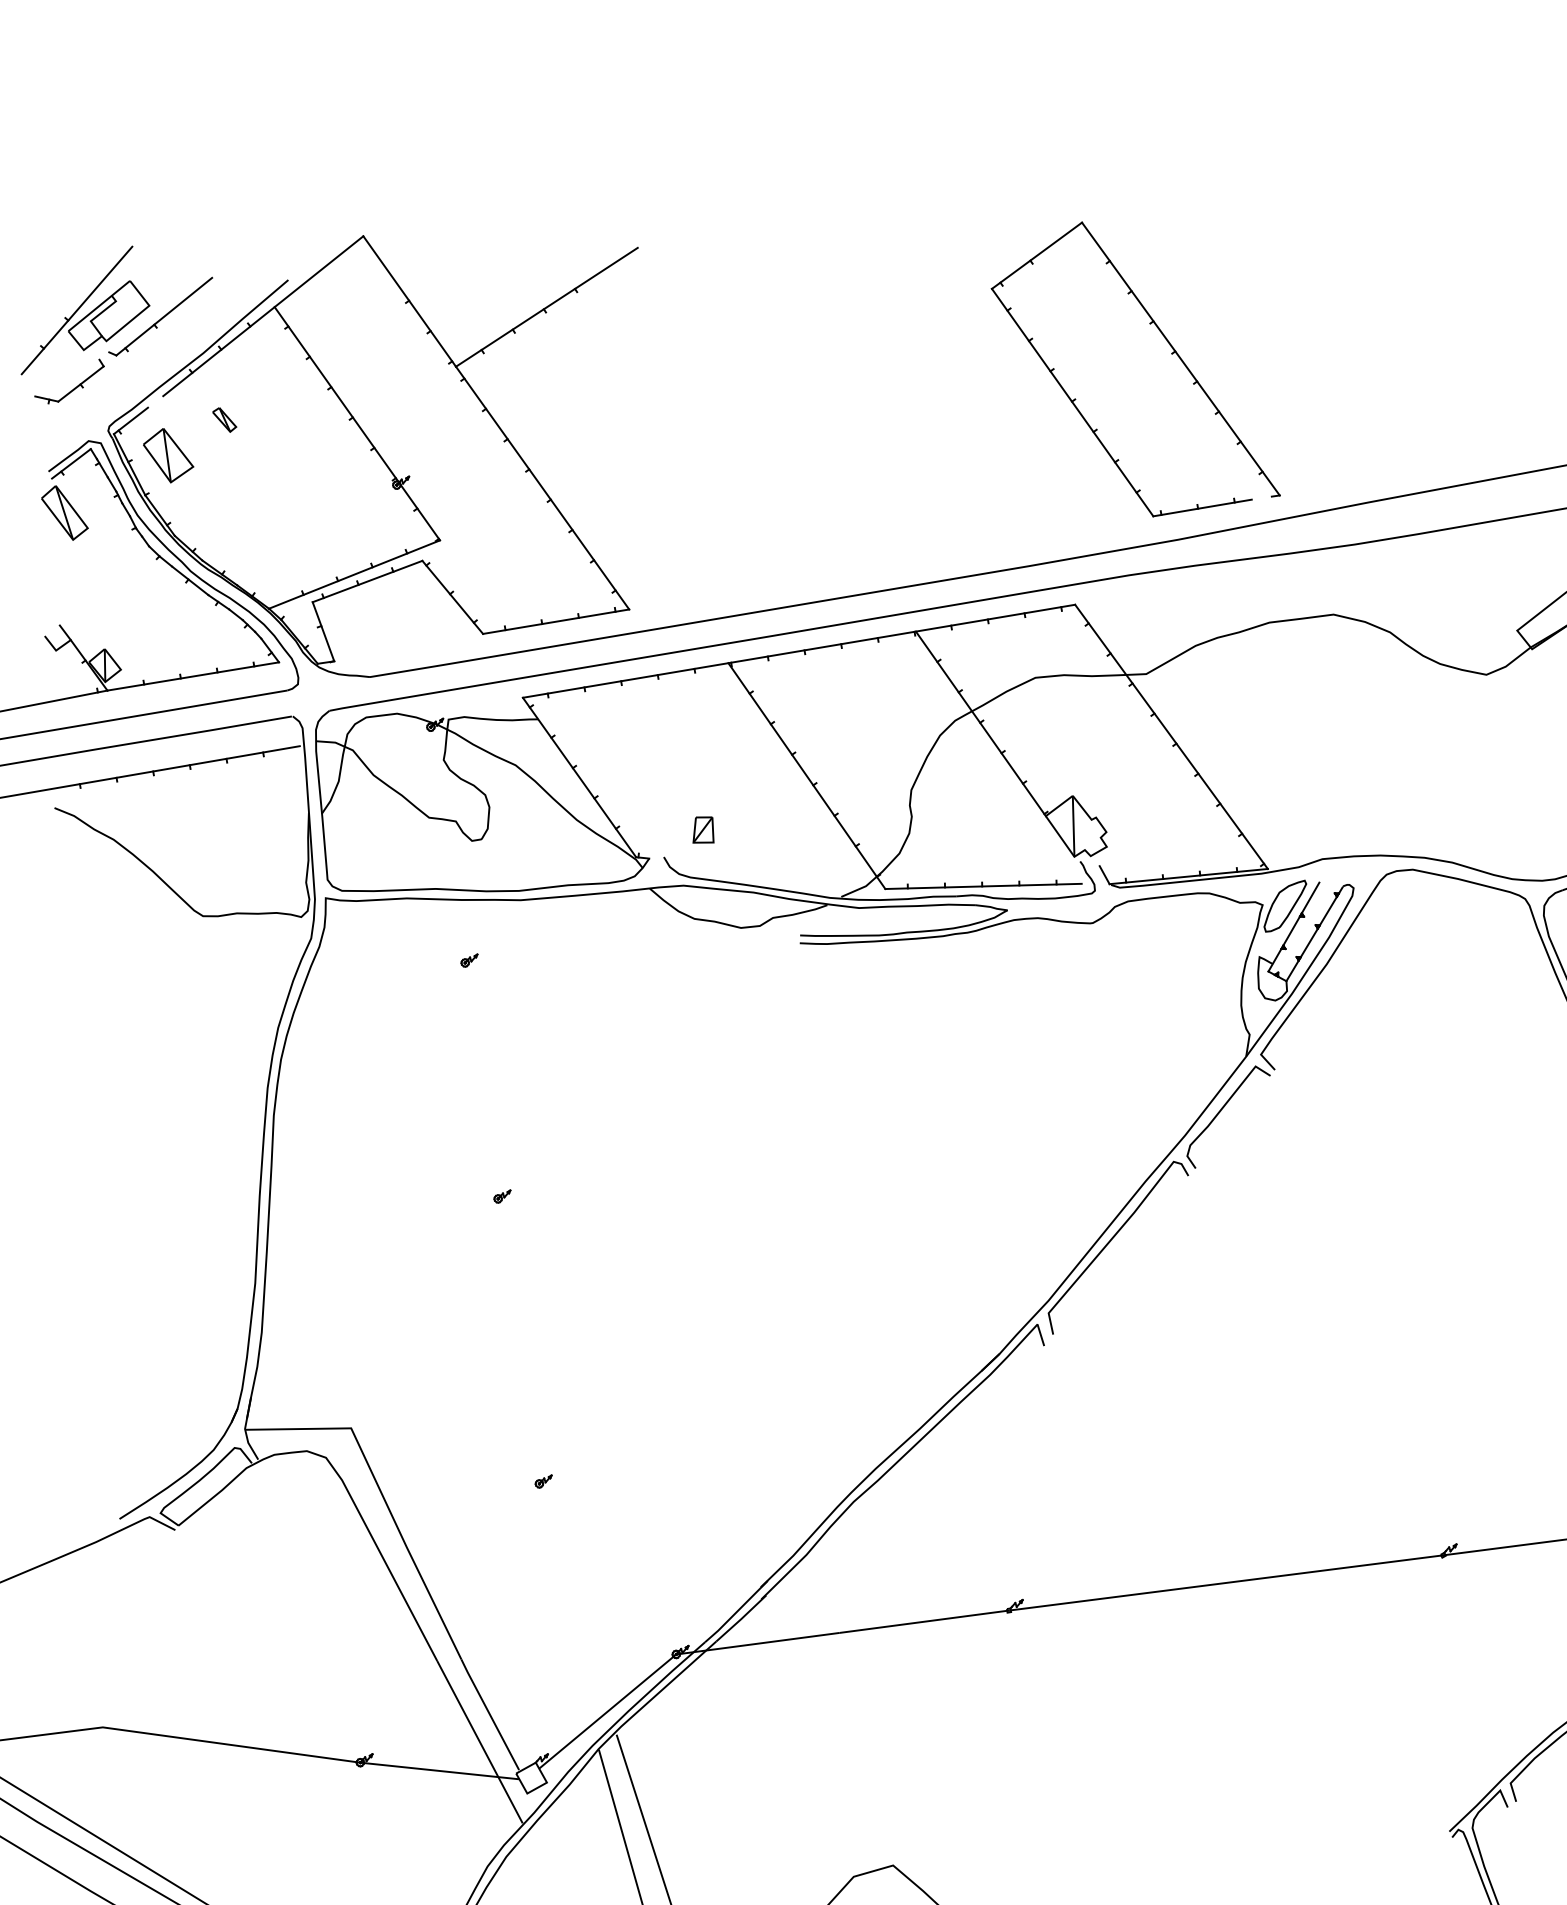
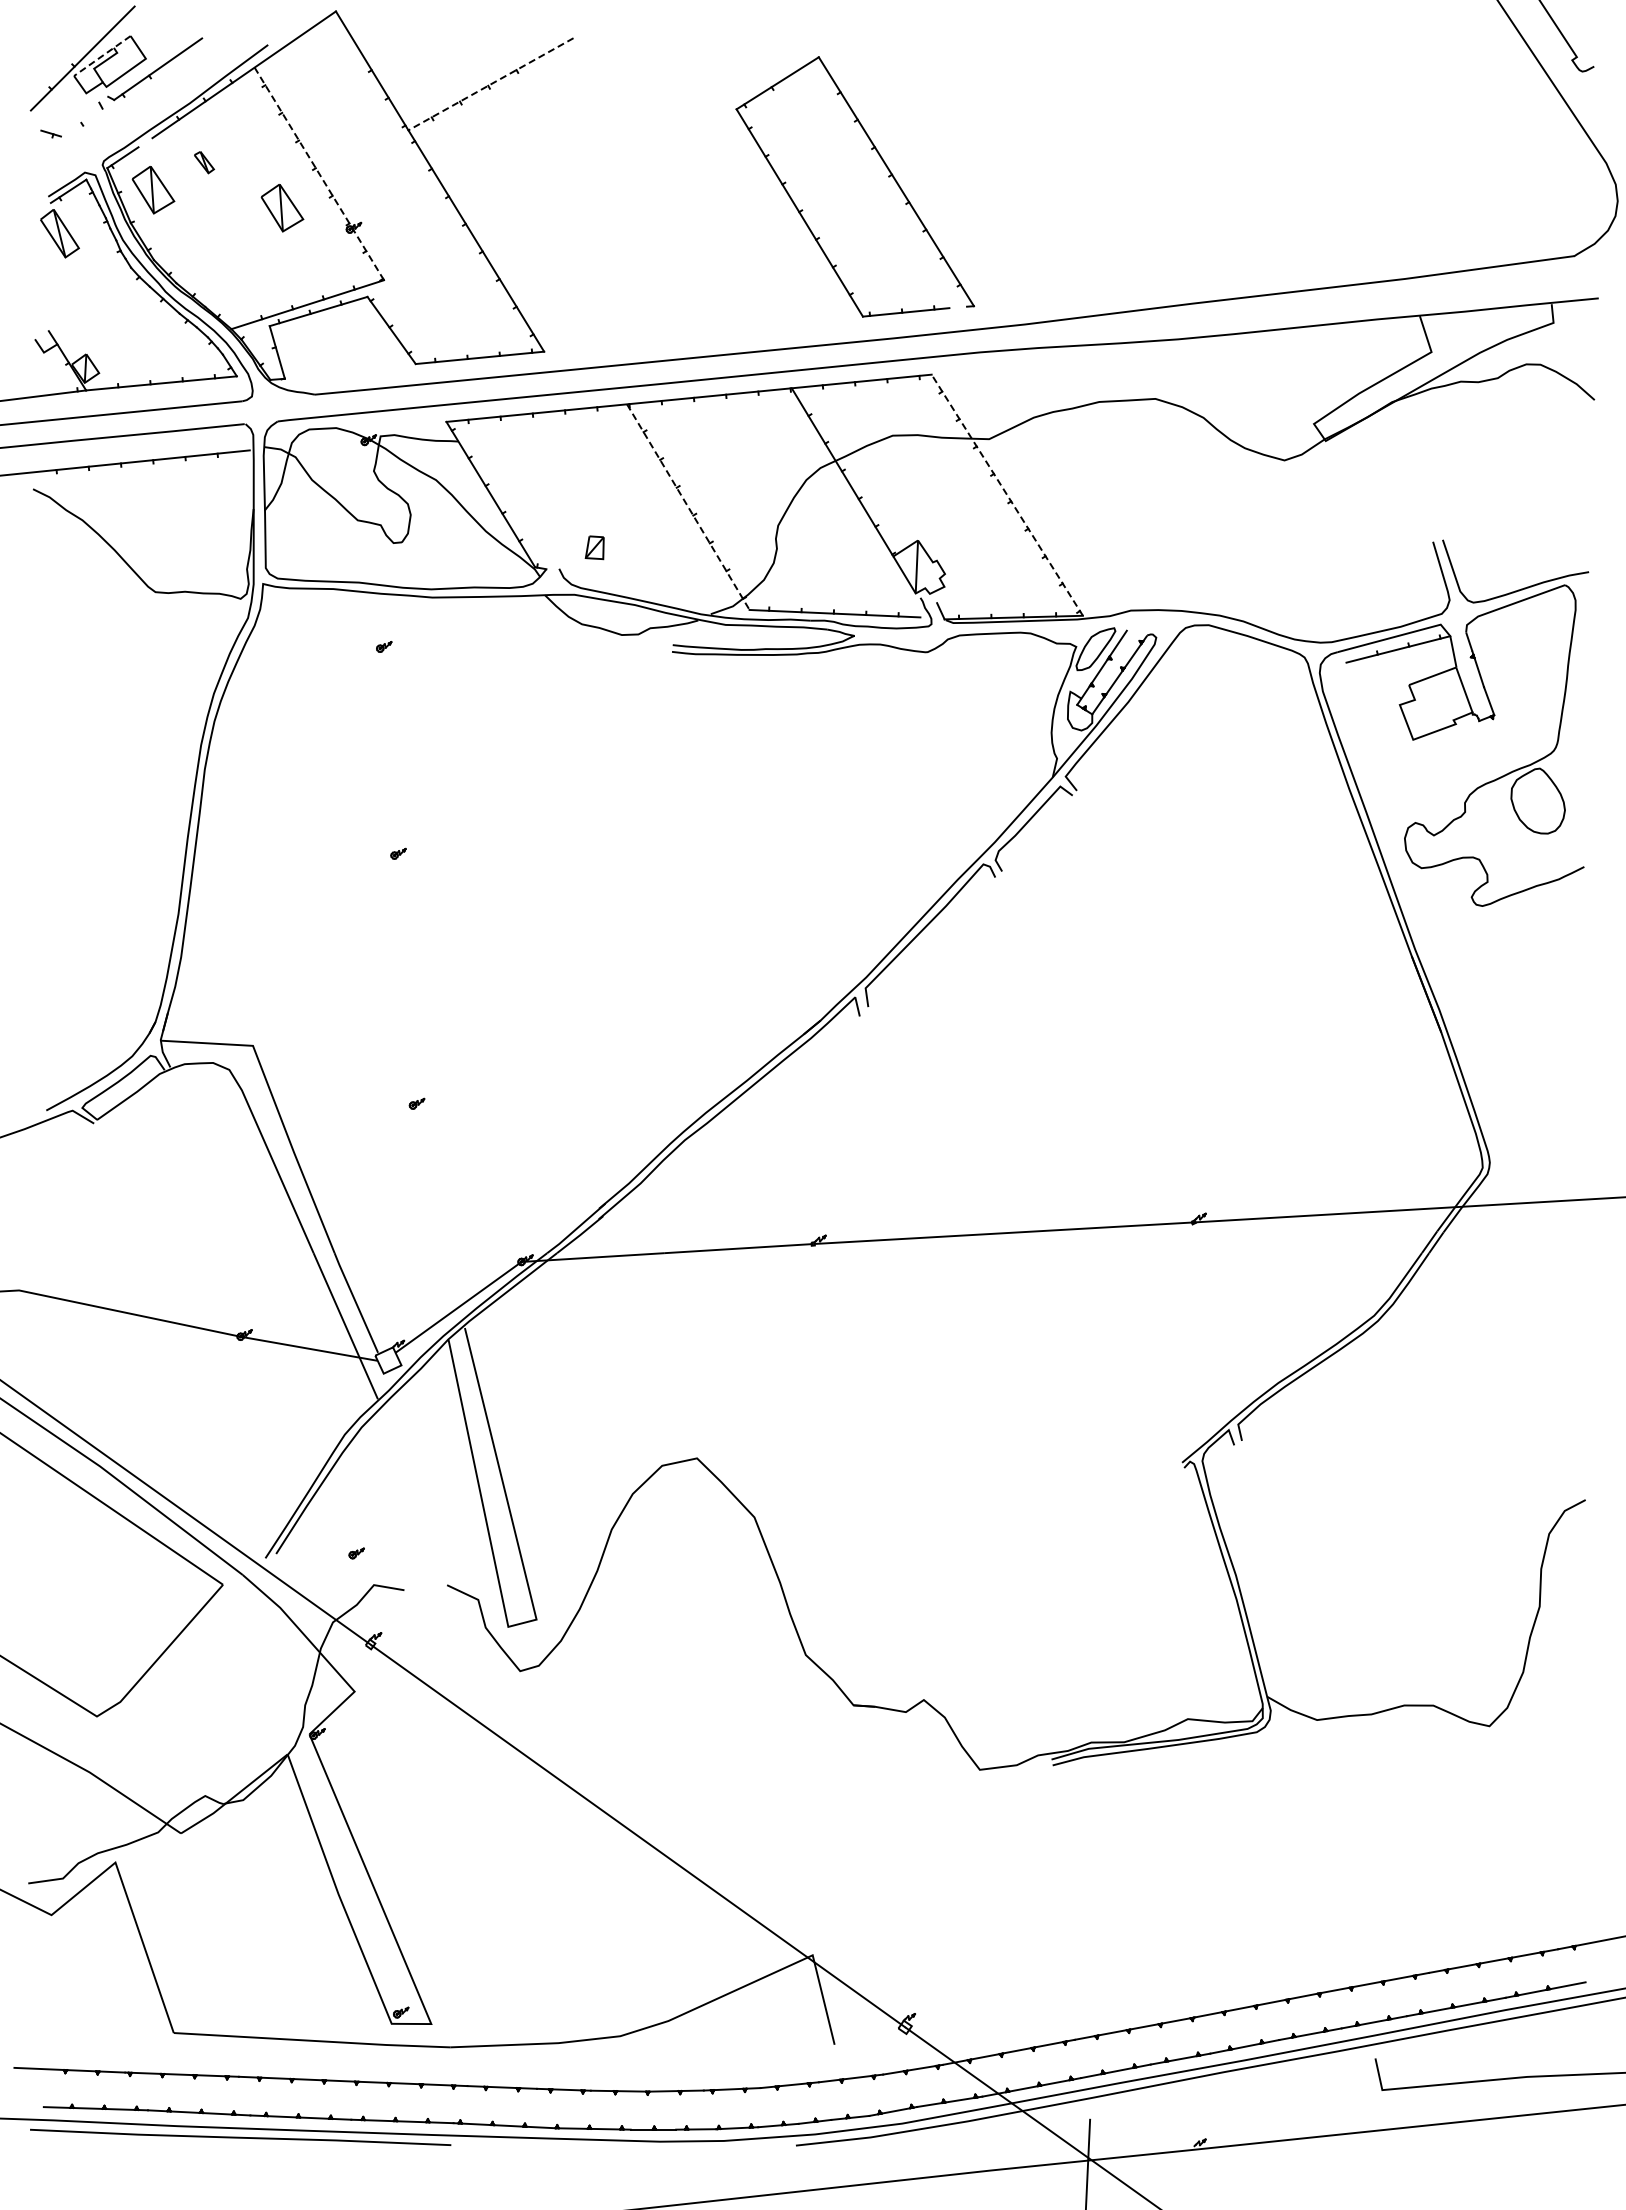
line: (99, 306) -> (102, 56), solid -> dashed
line: (547, 307) -> (491, 84), solid -> dashed
part: (1171, 354) -> (888, 177), moved
line: (80, 383) -> (81, 122), removed
line: (357, 423) -> (319, 173), solid -> dashed
part: (317, 466) -> (282, 208), added
line: (1171, 736) -> (1007, 494), solid -> dashed
line: (807, 776) -> (688, 507), solid -> dashed

